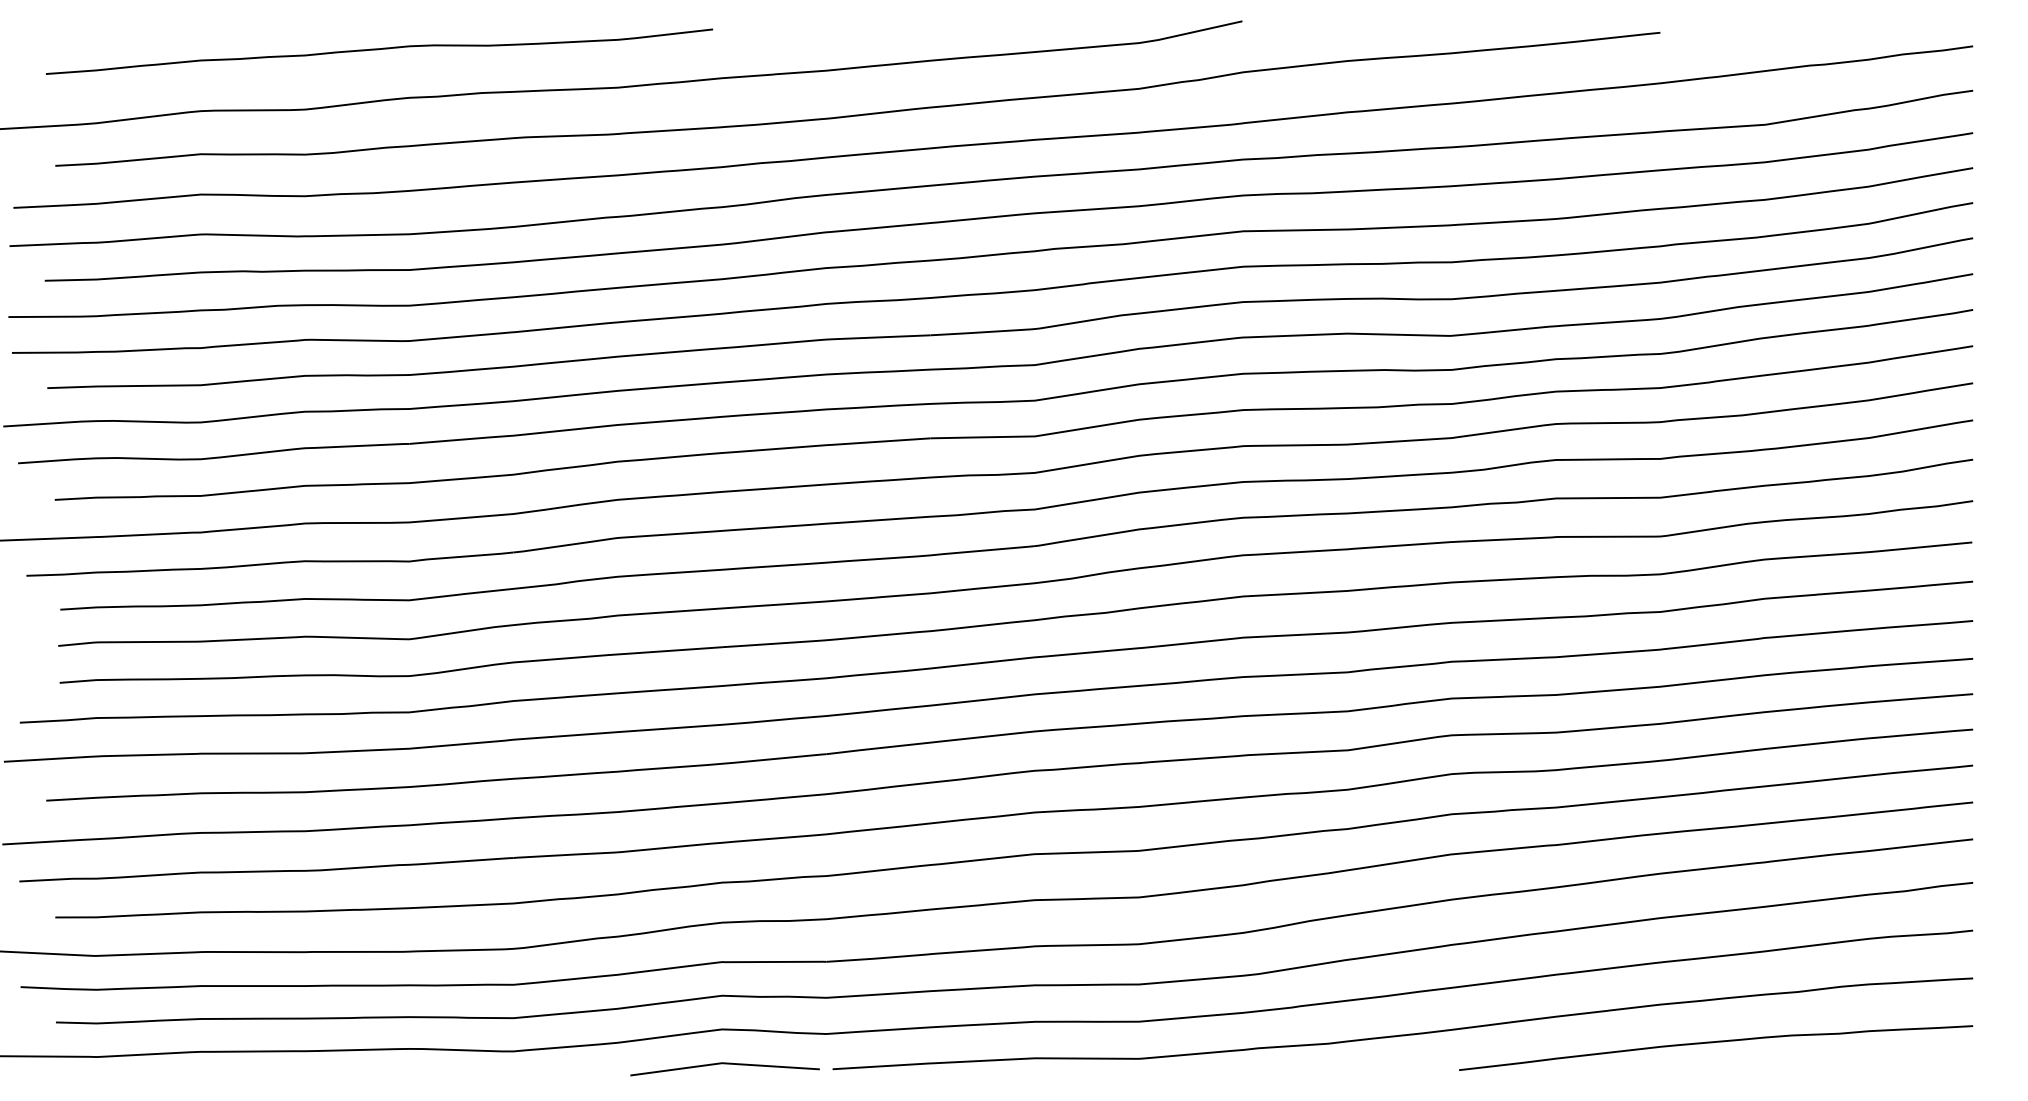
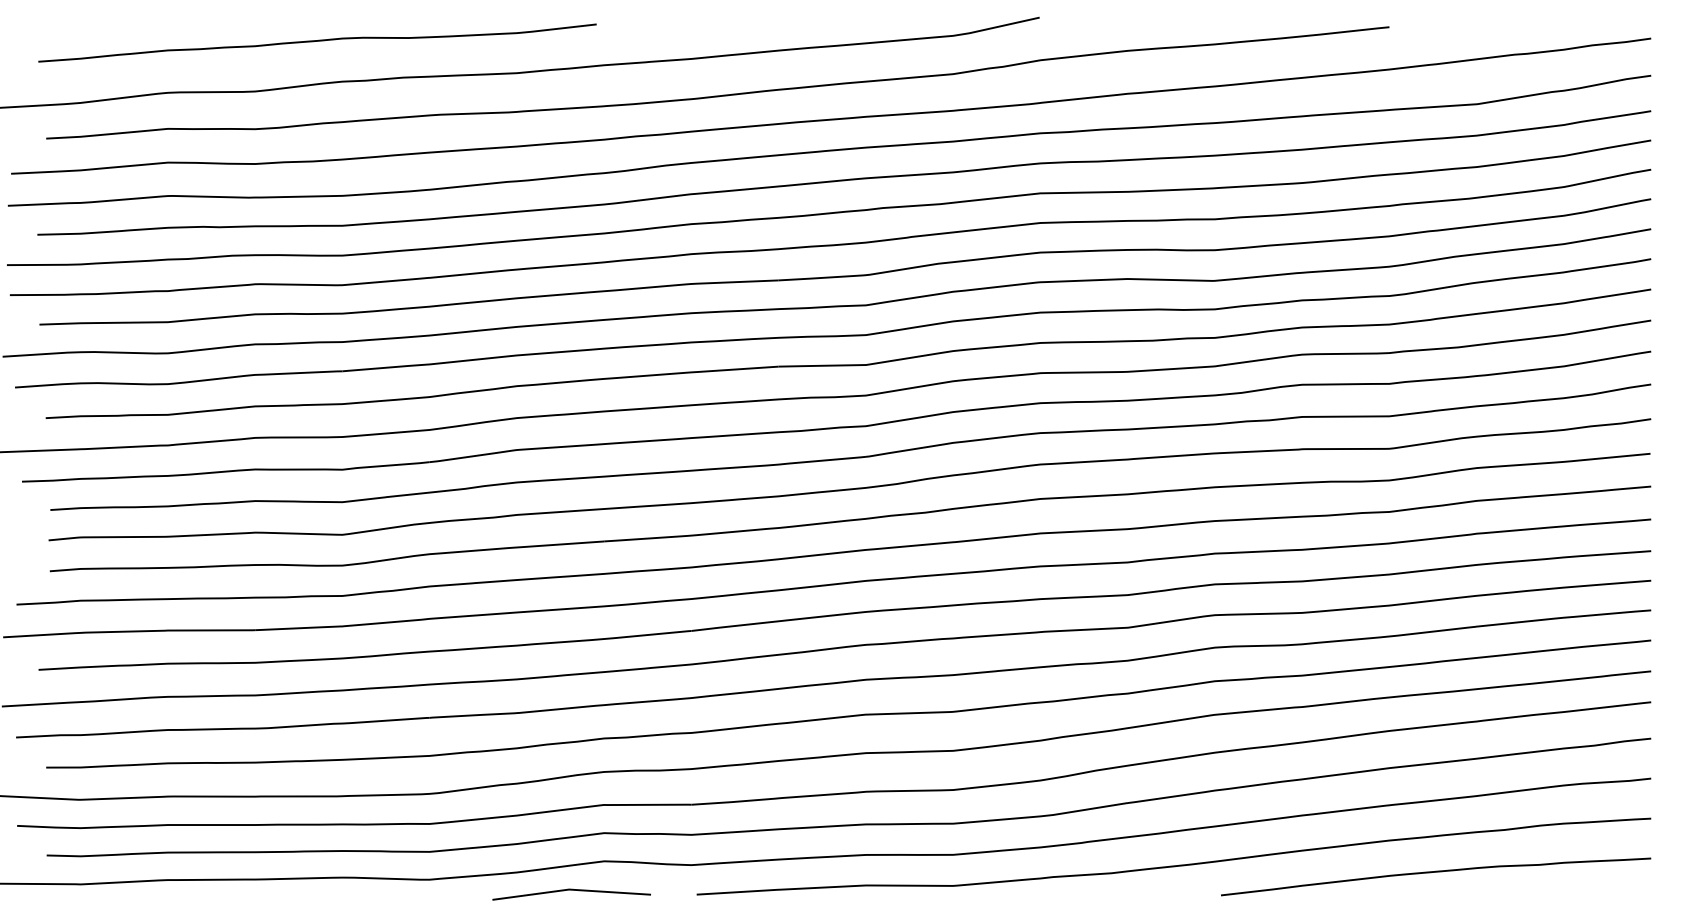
line: (724, 1064) -> (571, 890), moved

